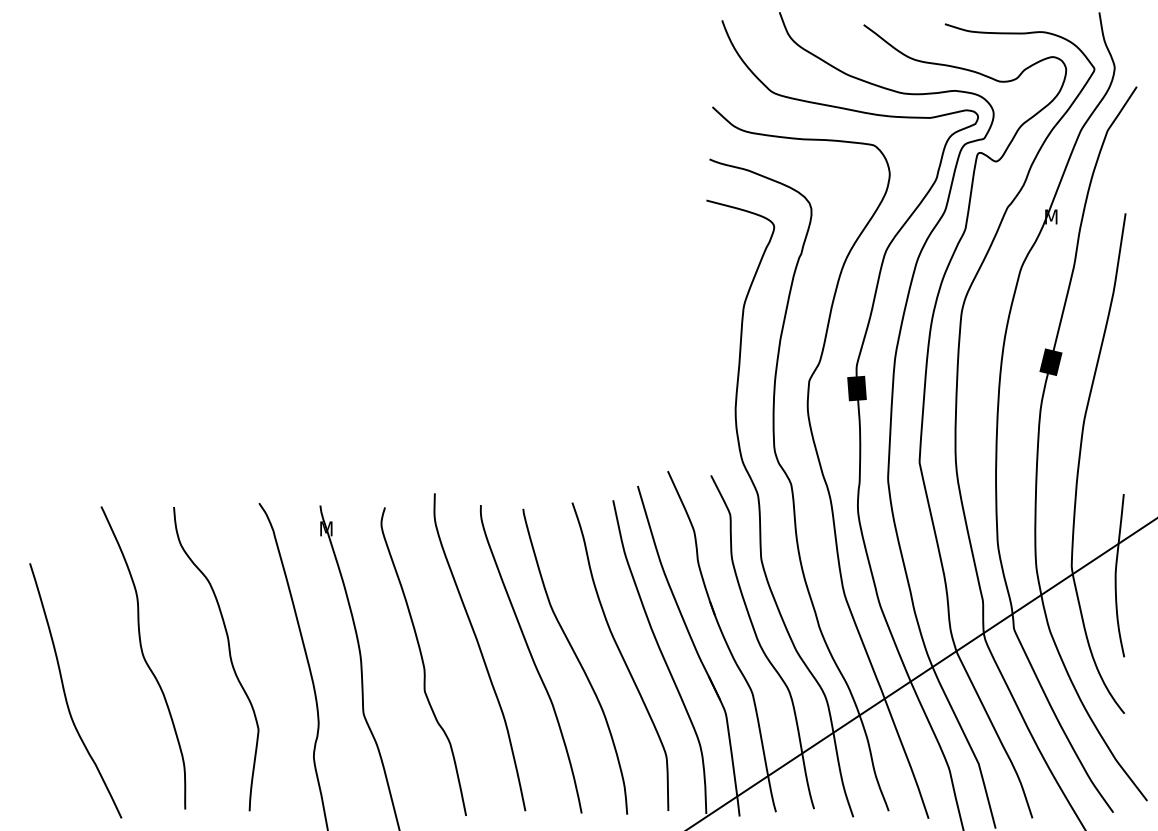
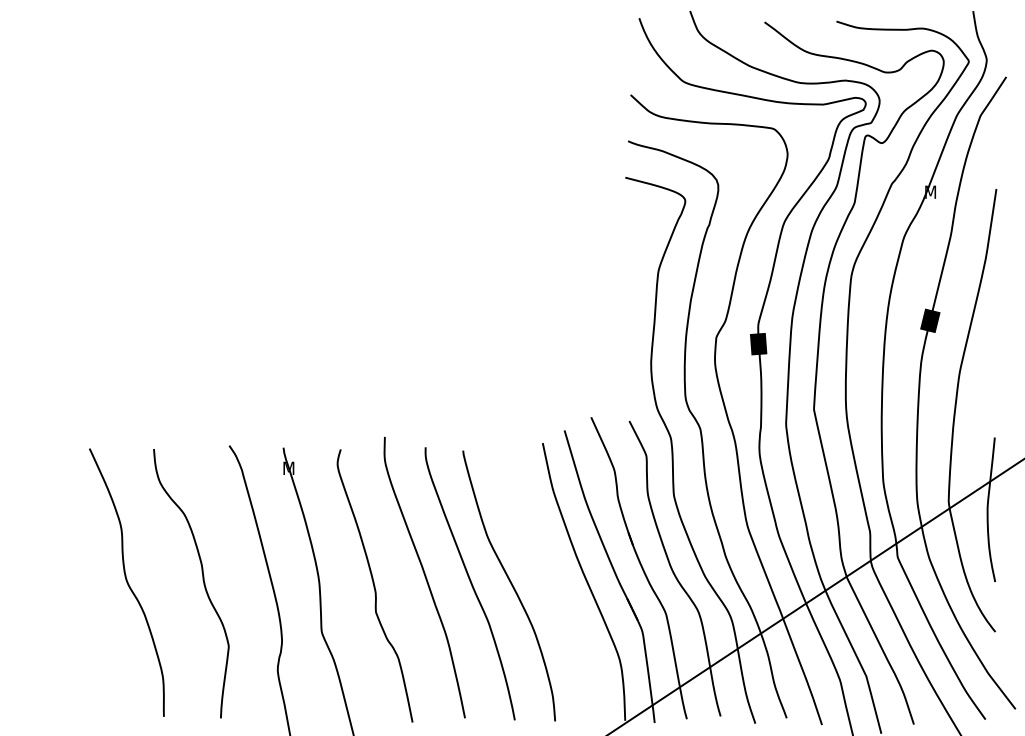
curve: (620, 655) -> (549, 580), removed
curve: (65, 691) -> (57, 612), removed

